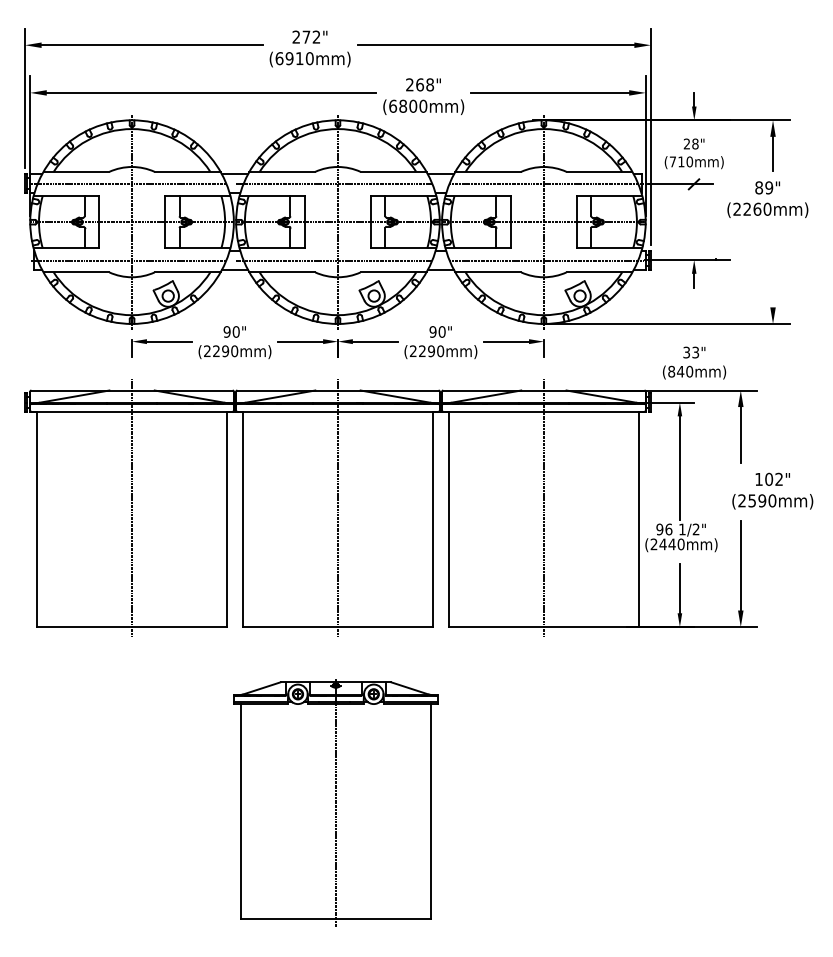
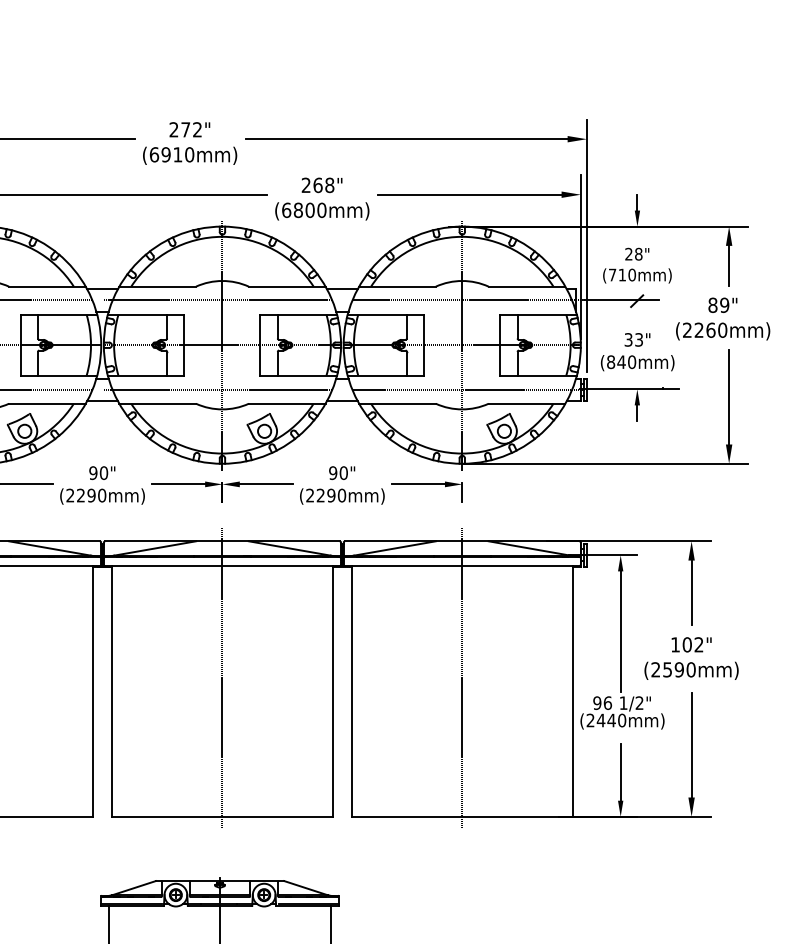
line: (773, 266) -> (729, 396), added
text: (694, 362) -> (637, 351), moved
text: (772, 490) -> (691, 657), moved

